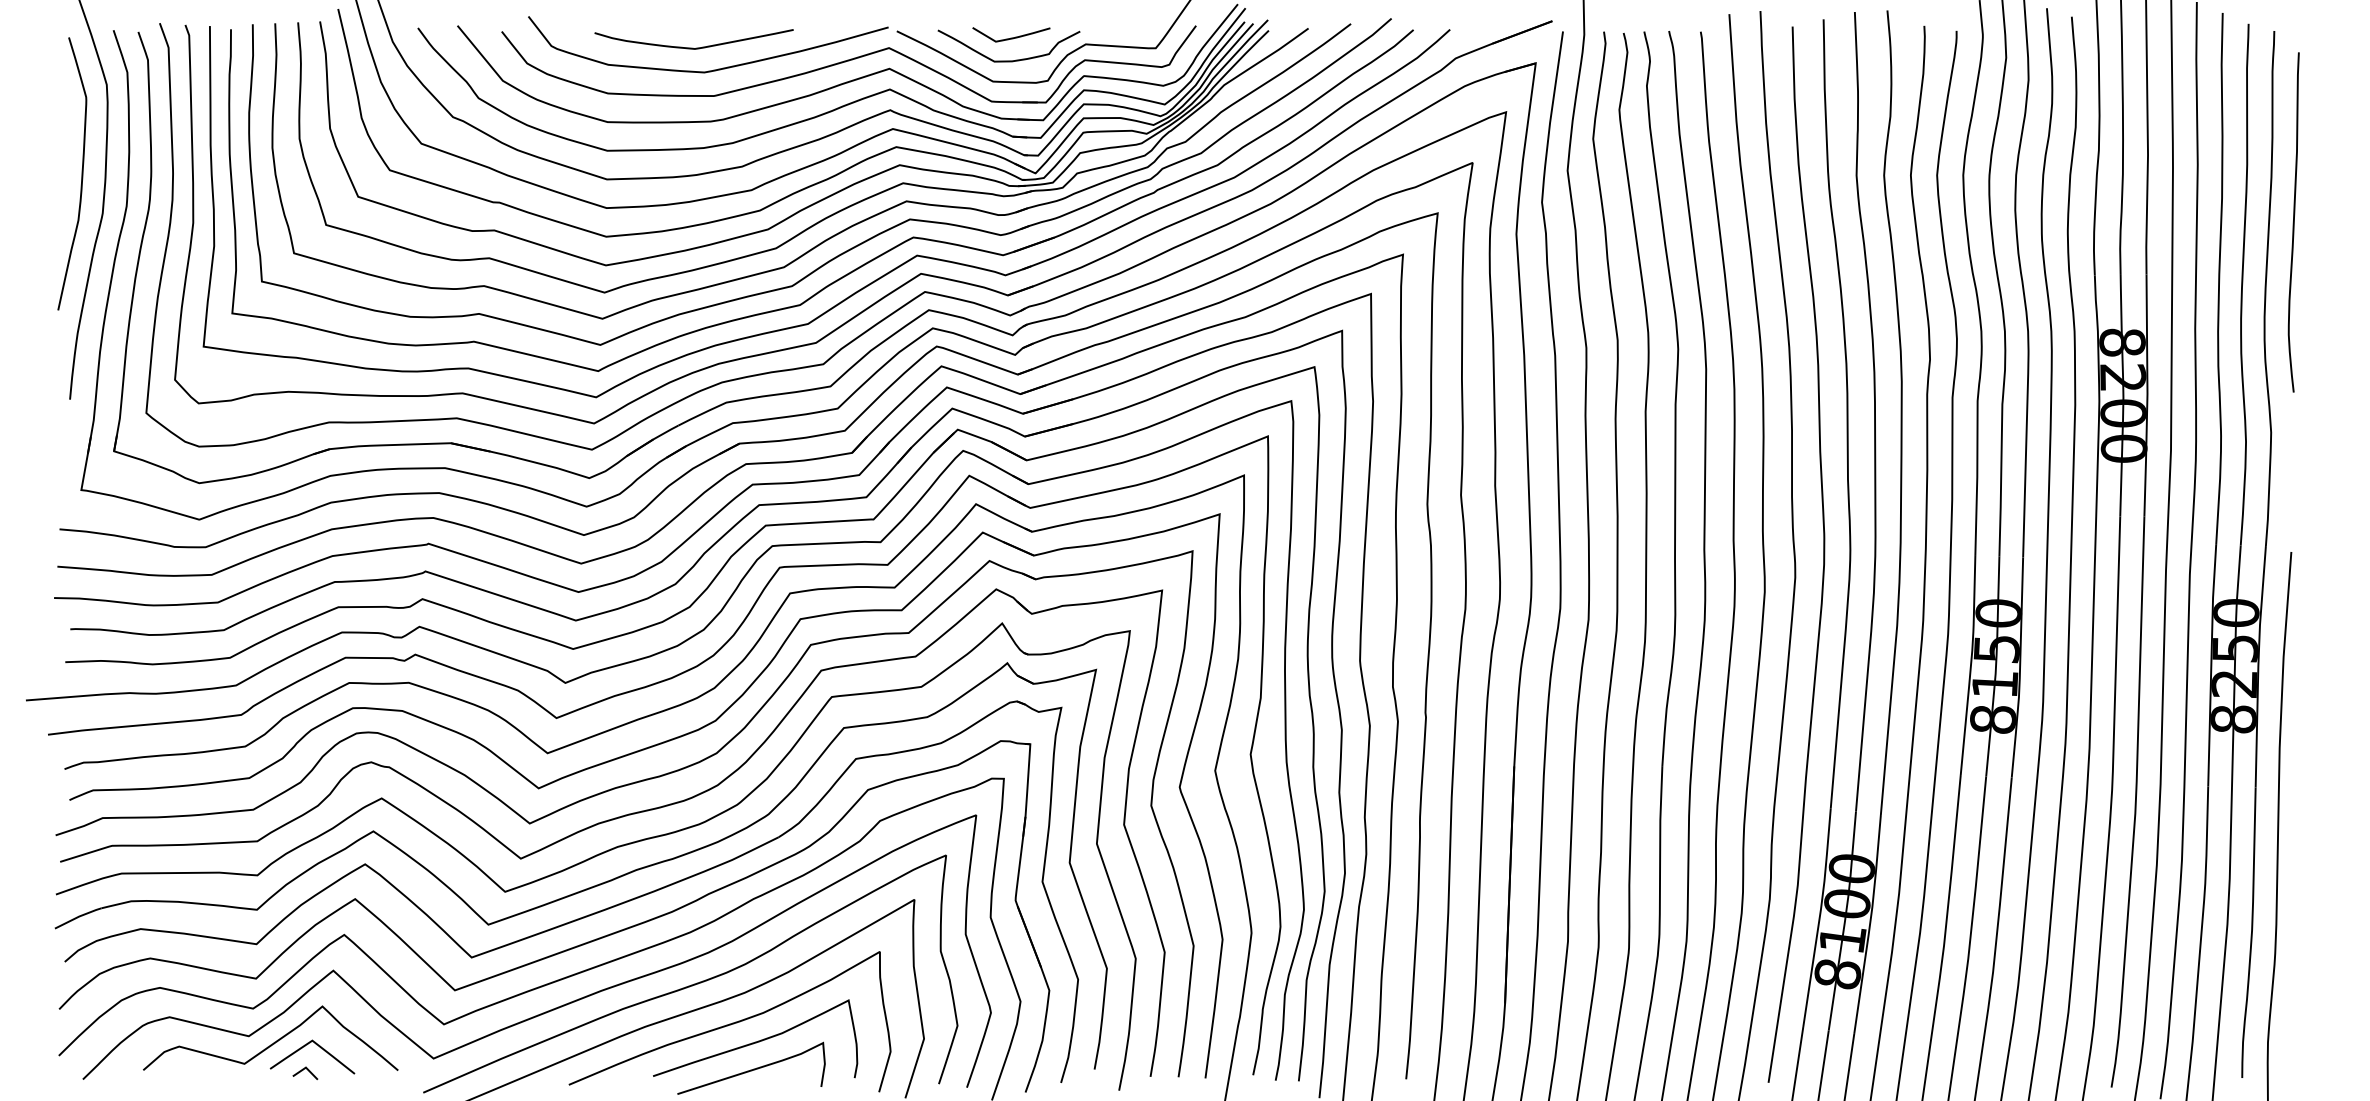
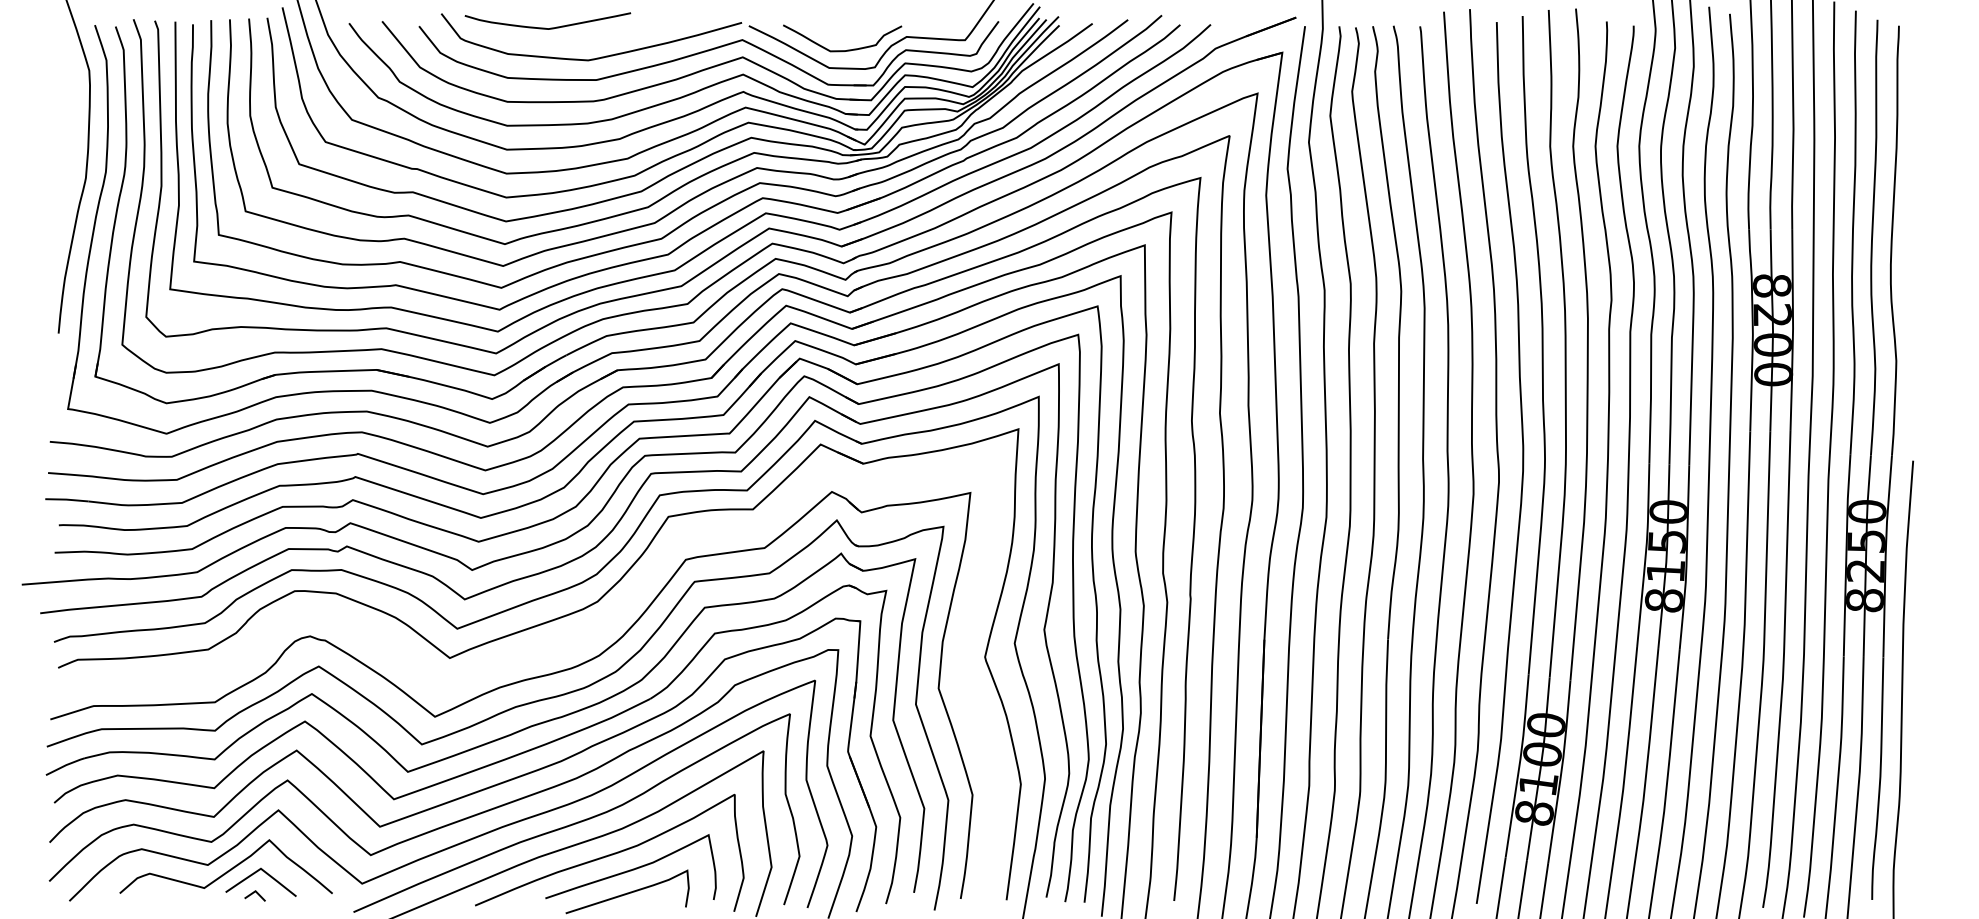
curve: (1011, 37) -> (844, 31), removed
curve: (693, 47) -> (547, 27), moved
curve: (81, 173) -> (68, 144), removed
curve: (2293, 222) -> (1914, 185), removed
part: (615, 789) -> (514, 659), removed

